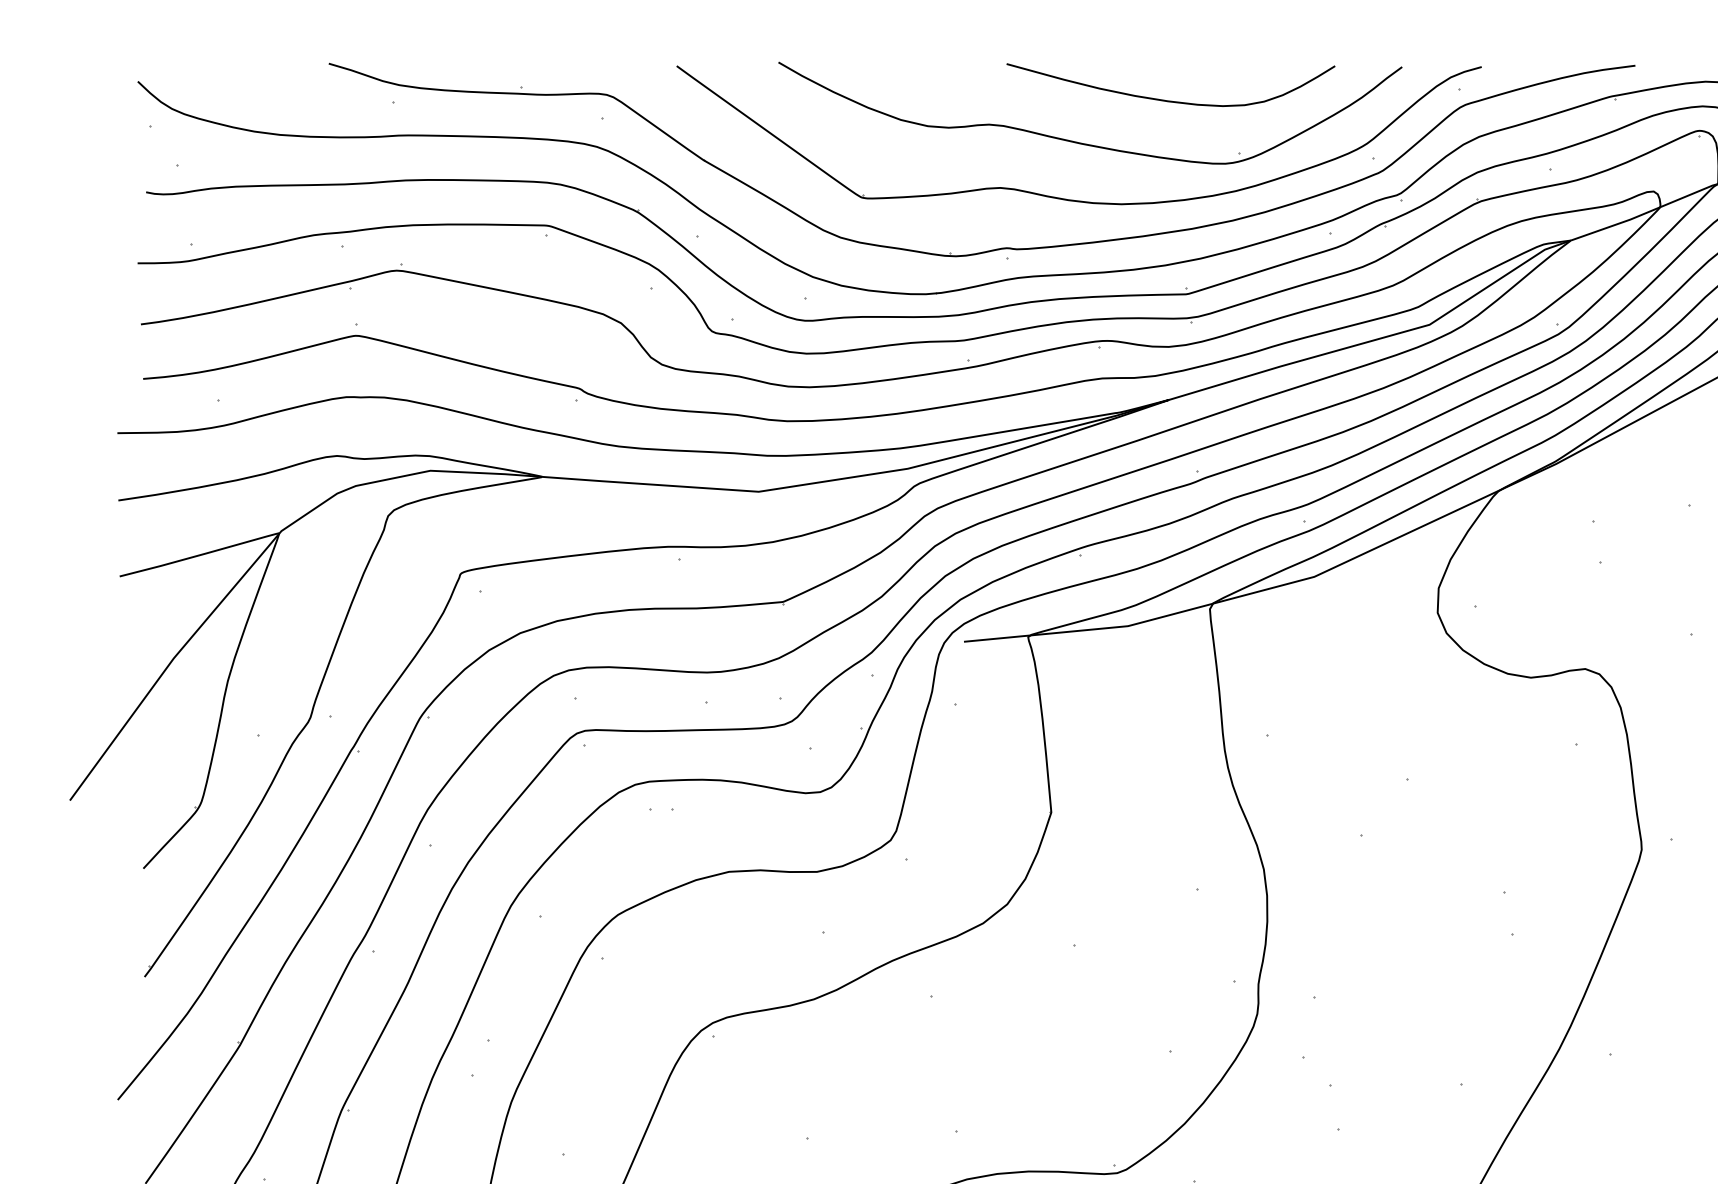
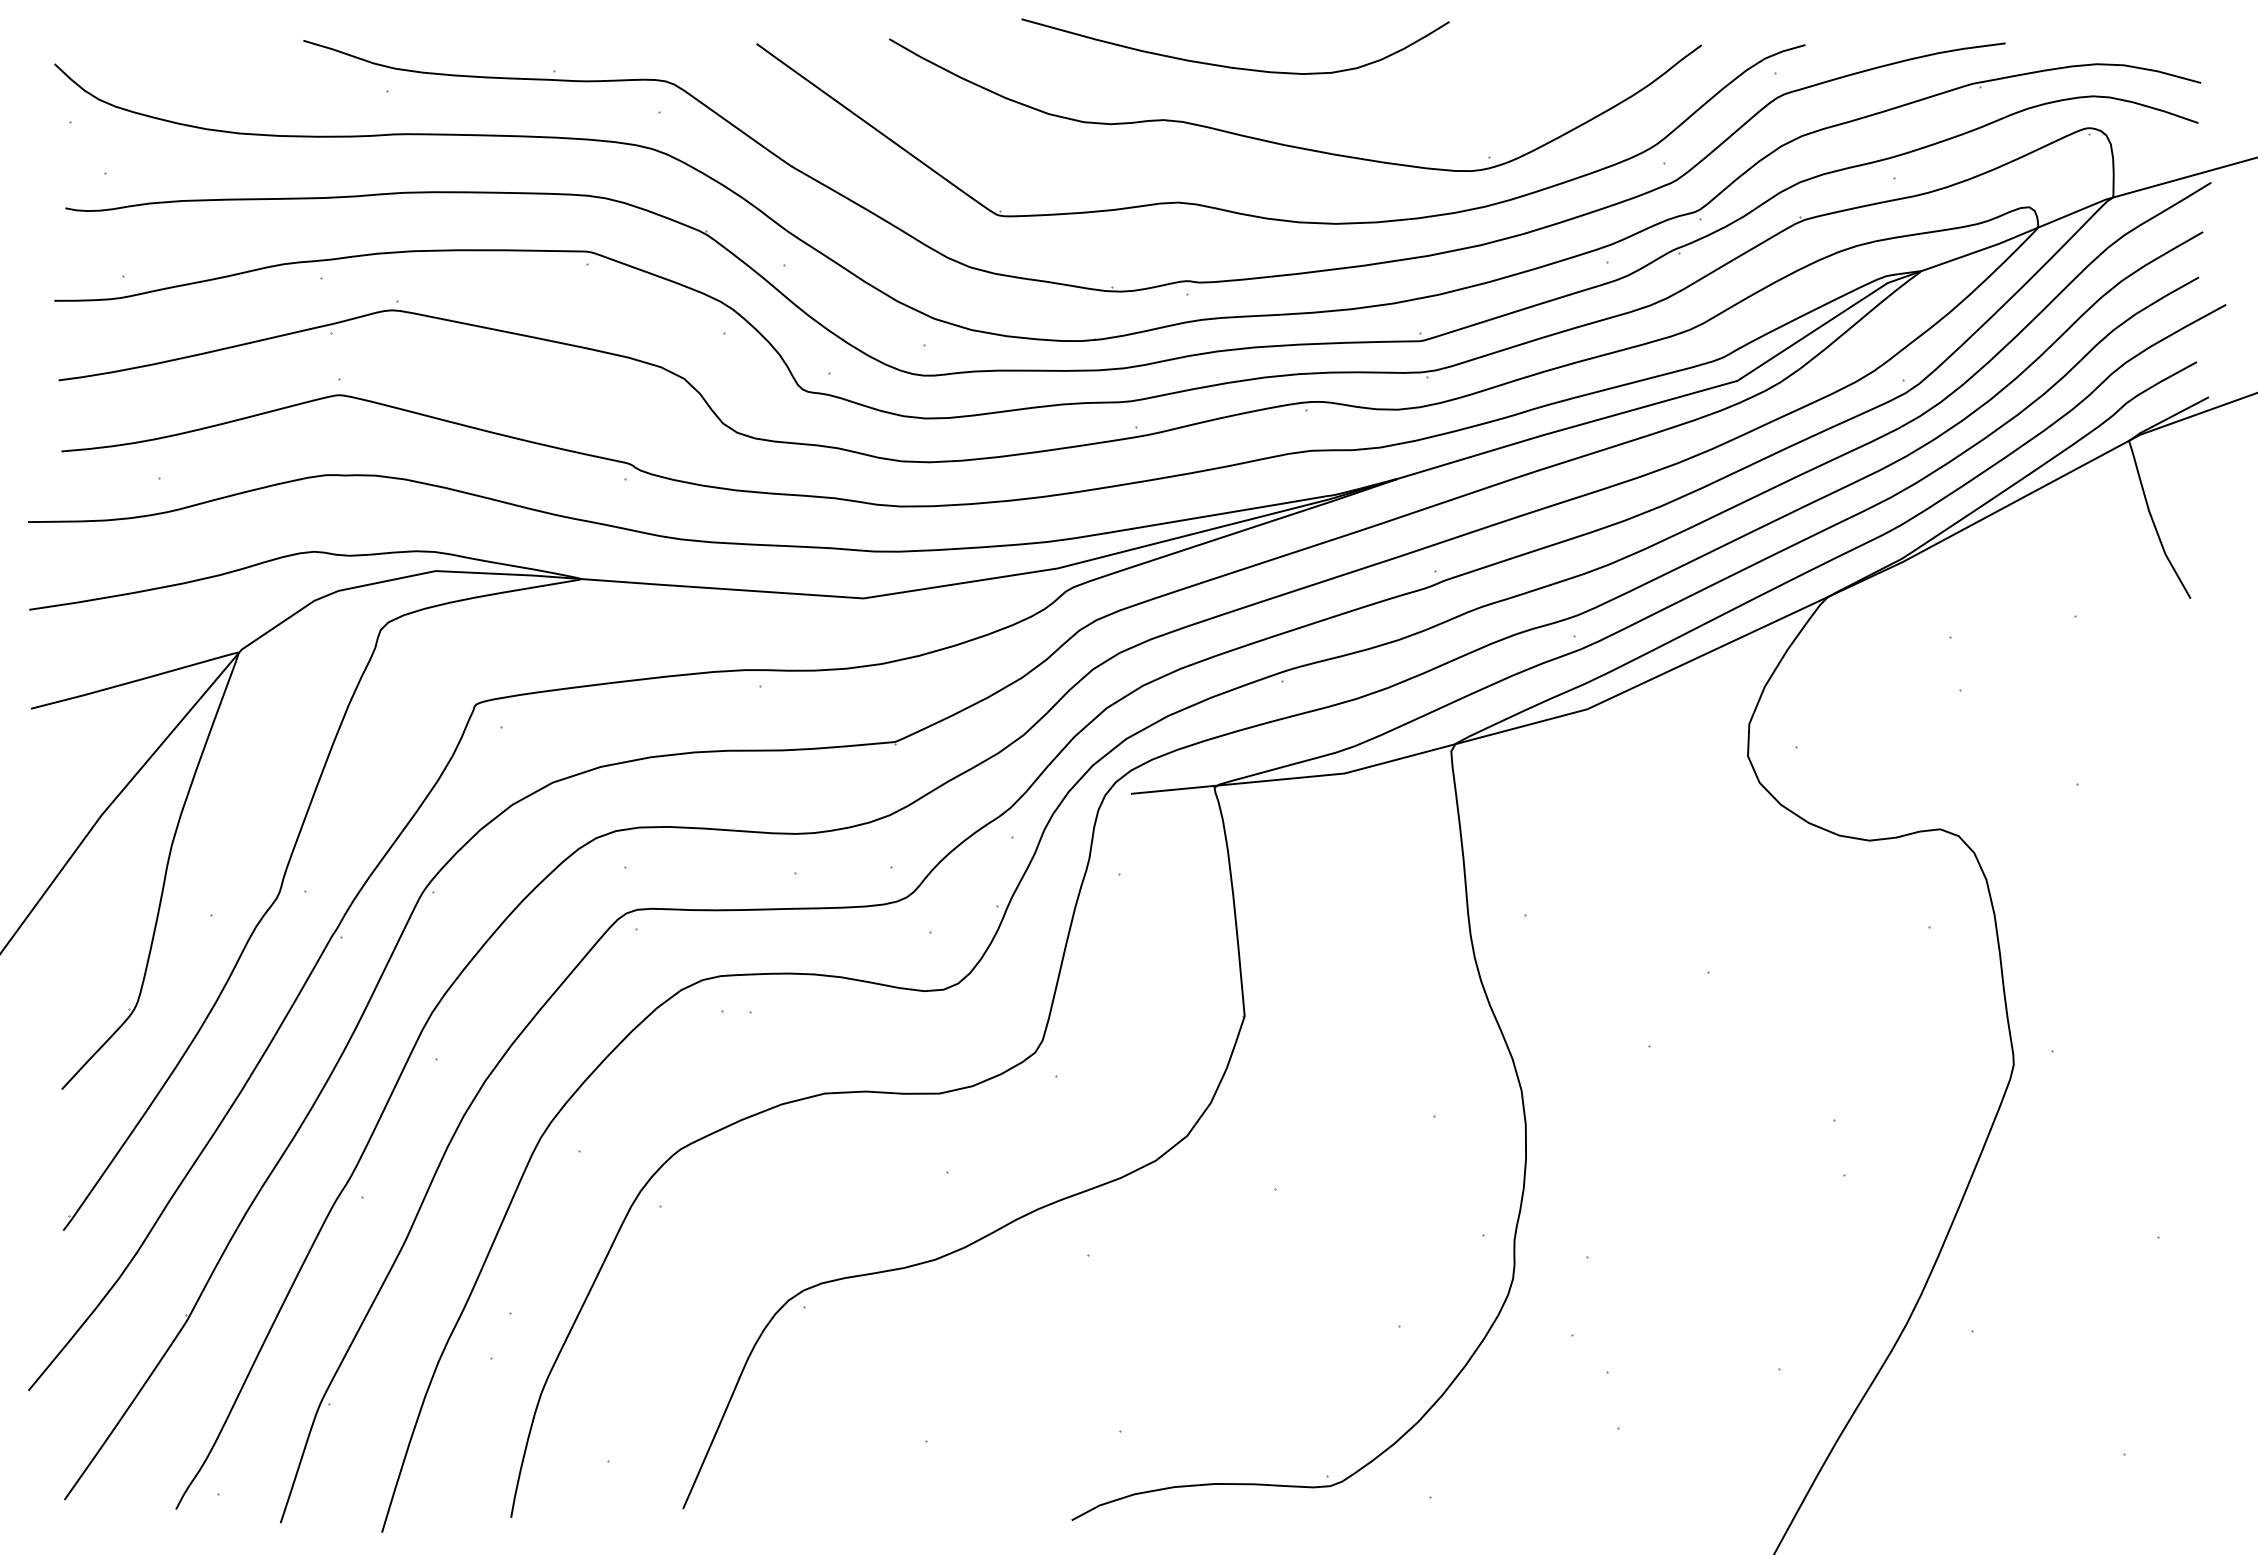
curve: (1167, 100) -> (1231, 66), moved

